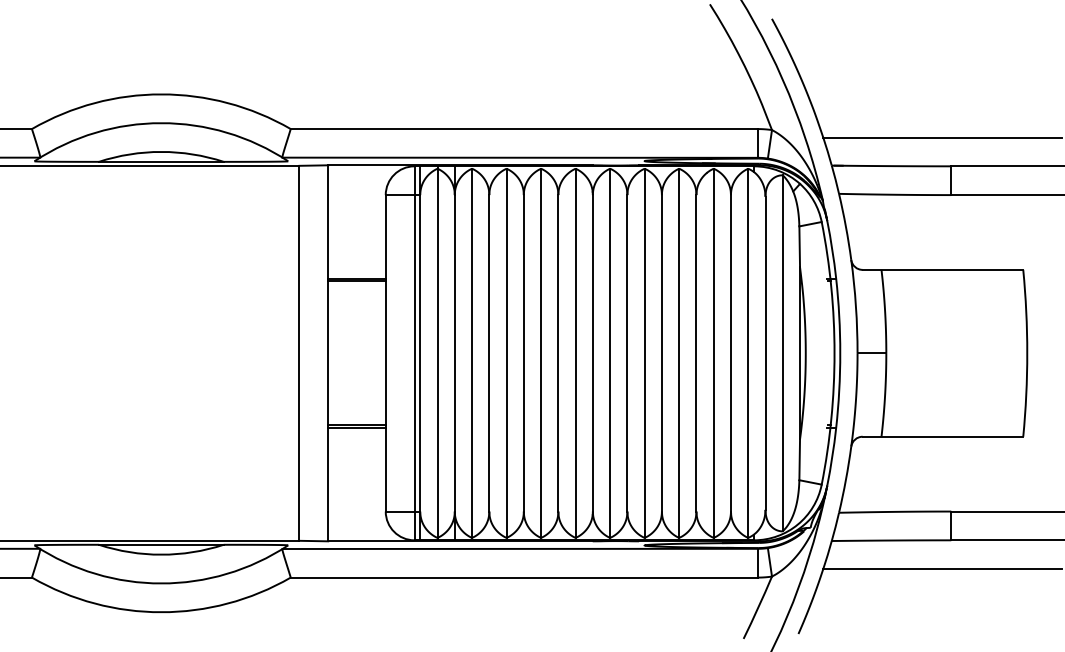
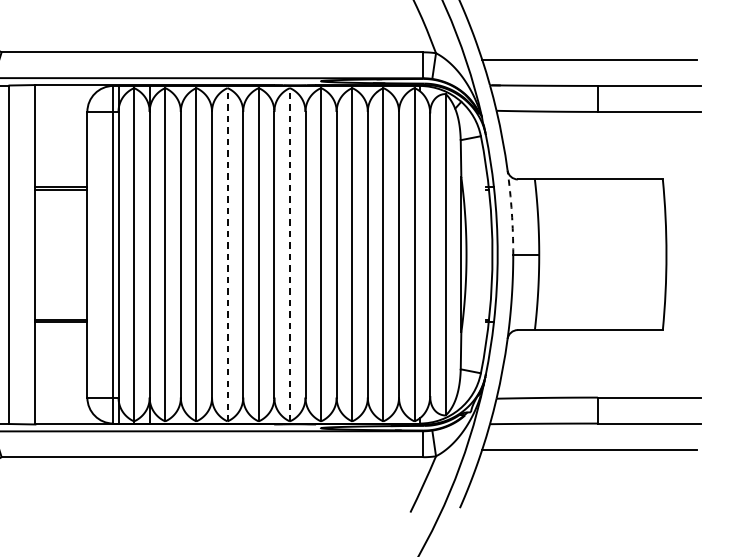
arc: (855, 306) -> (511, 212), solid -> dashed
line: (541, 353) -> (227, 254), solid -> dashed
line: (610, 353) -> (290, 254), solid -> dashed

